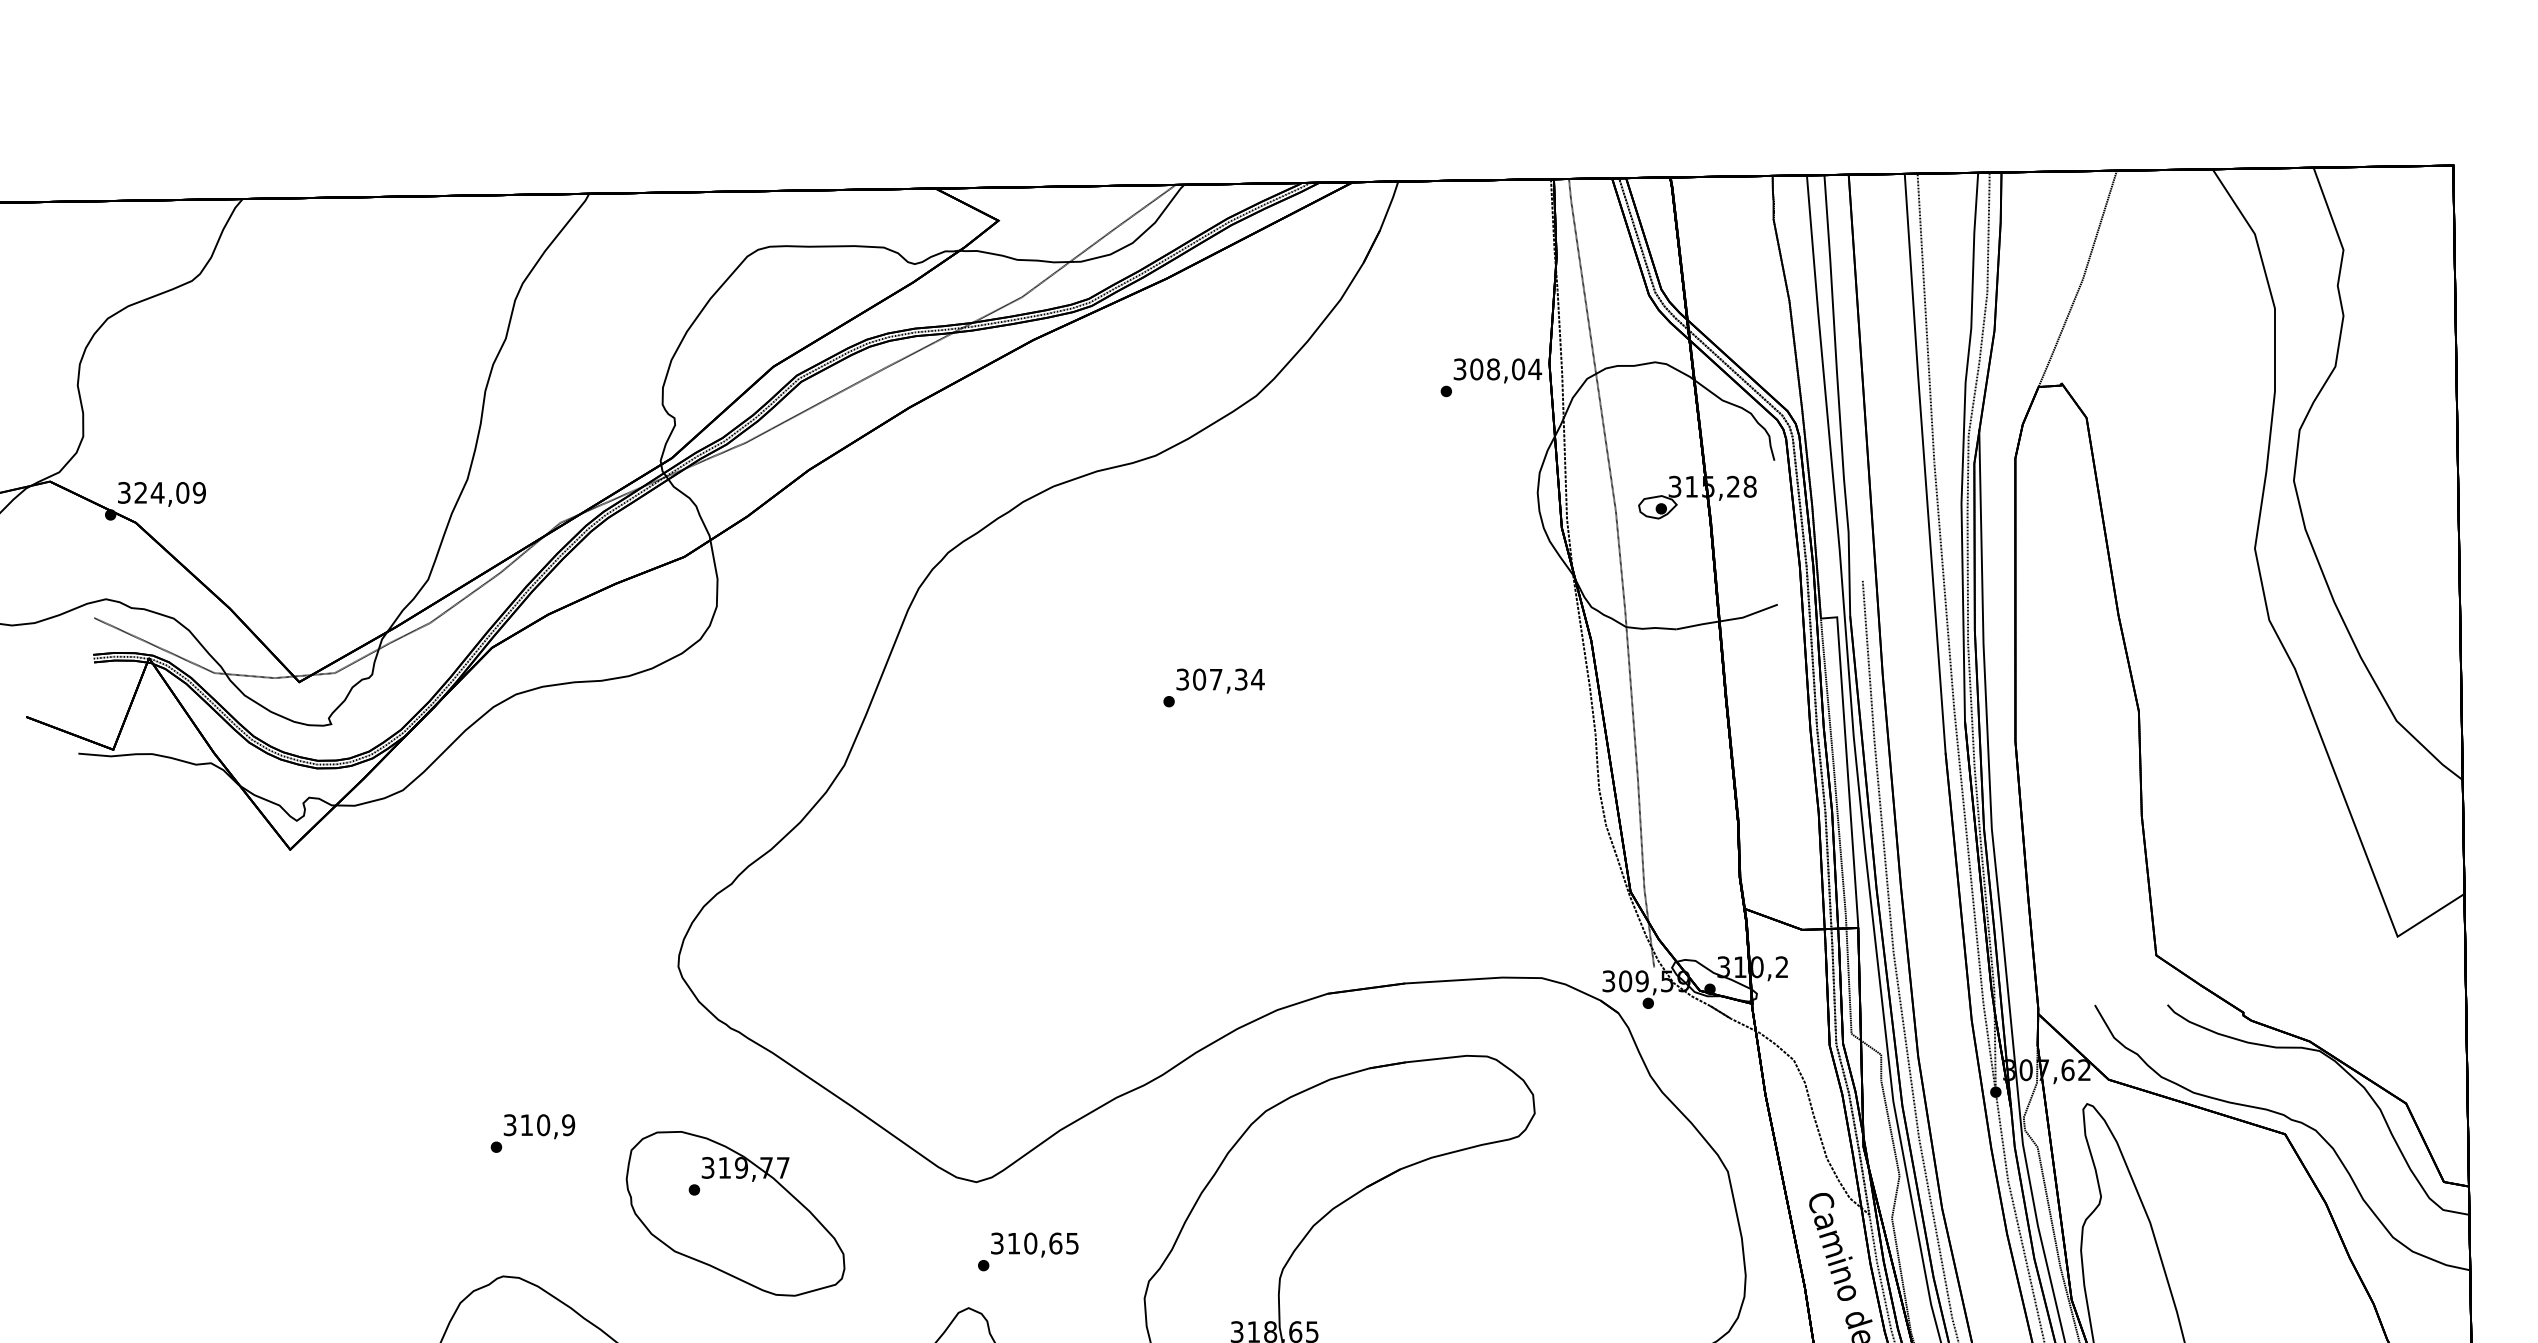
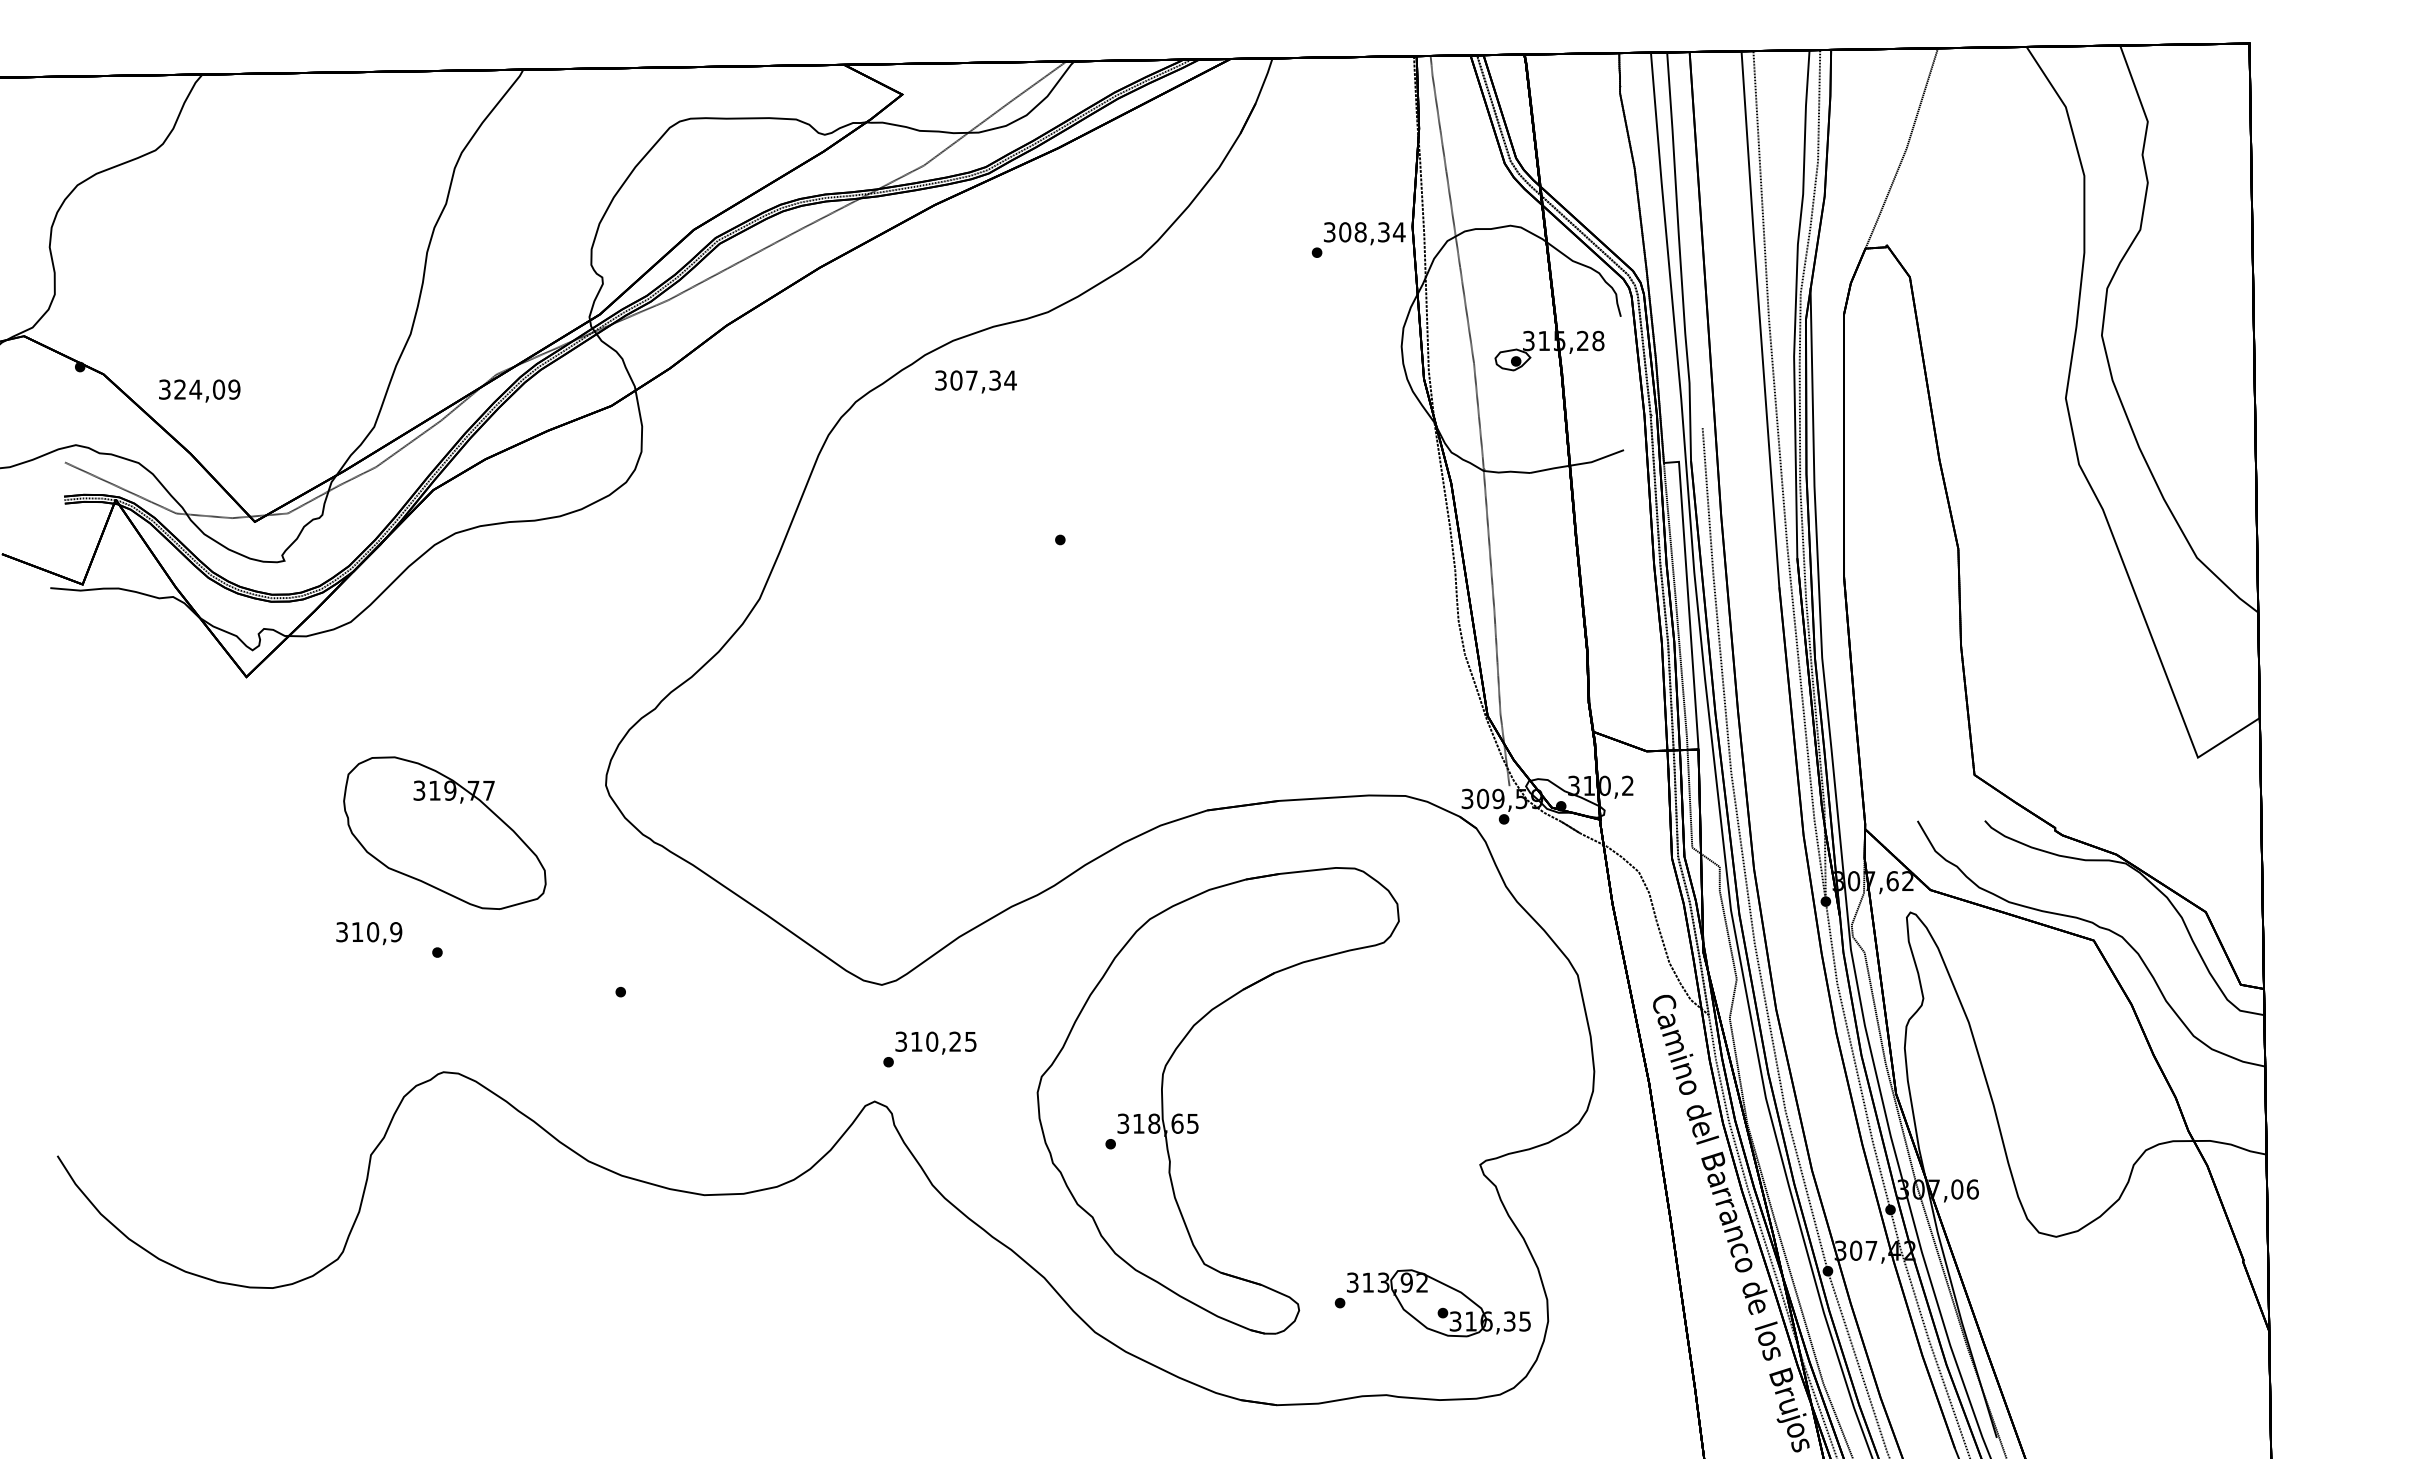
text: (1518, 369) -> (1383, 232), 308,04 -> 308,34
text: (161, 493) -> (199, 390), moved
text: (1220, 680) -> (975, 381), moved
text: (539, 1126) -> (369, 933), moved
part: (735, 1213) -> (444, 832), moved
text: (1055, 1243) -> (955, 1041), 310,65 -> 310,25

